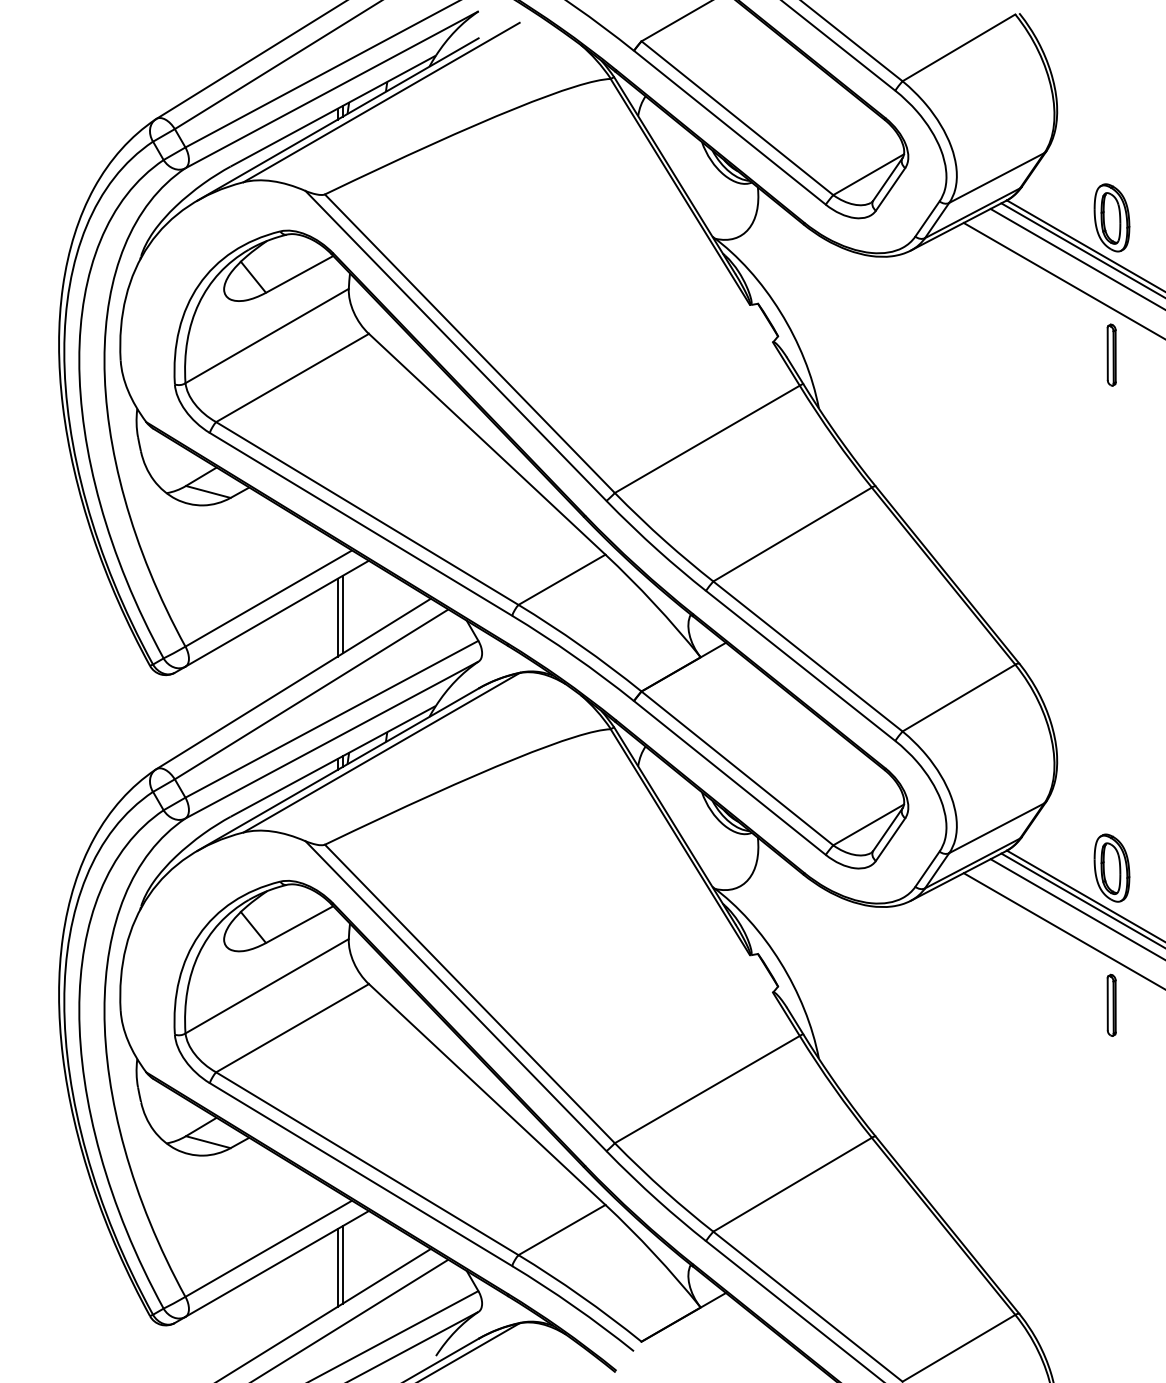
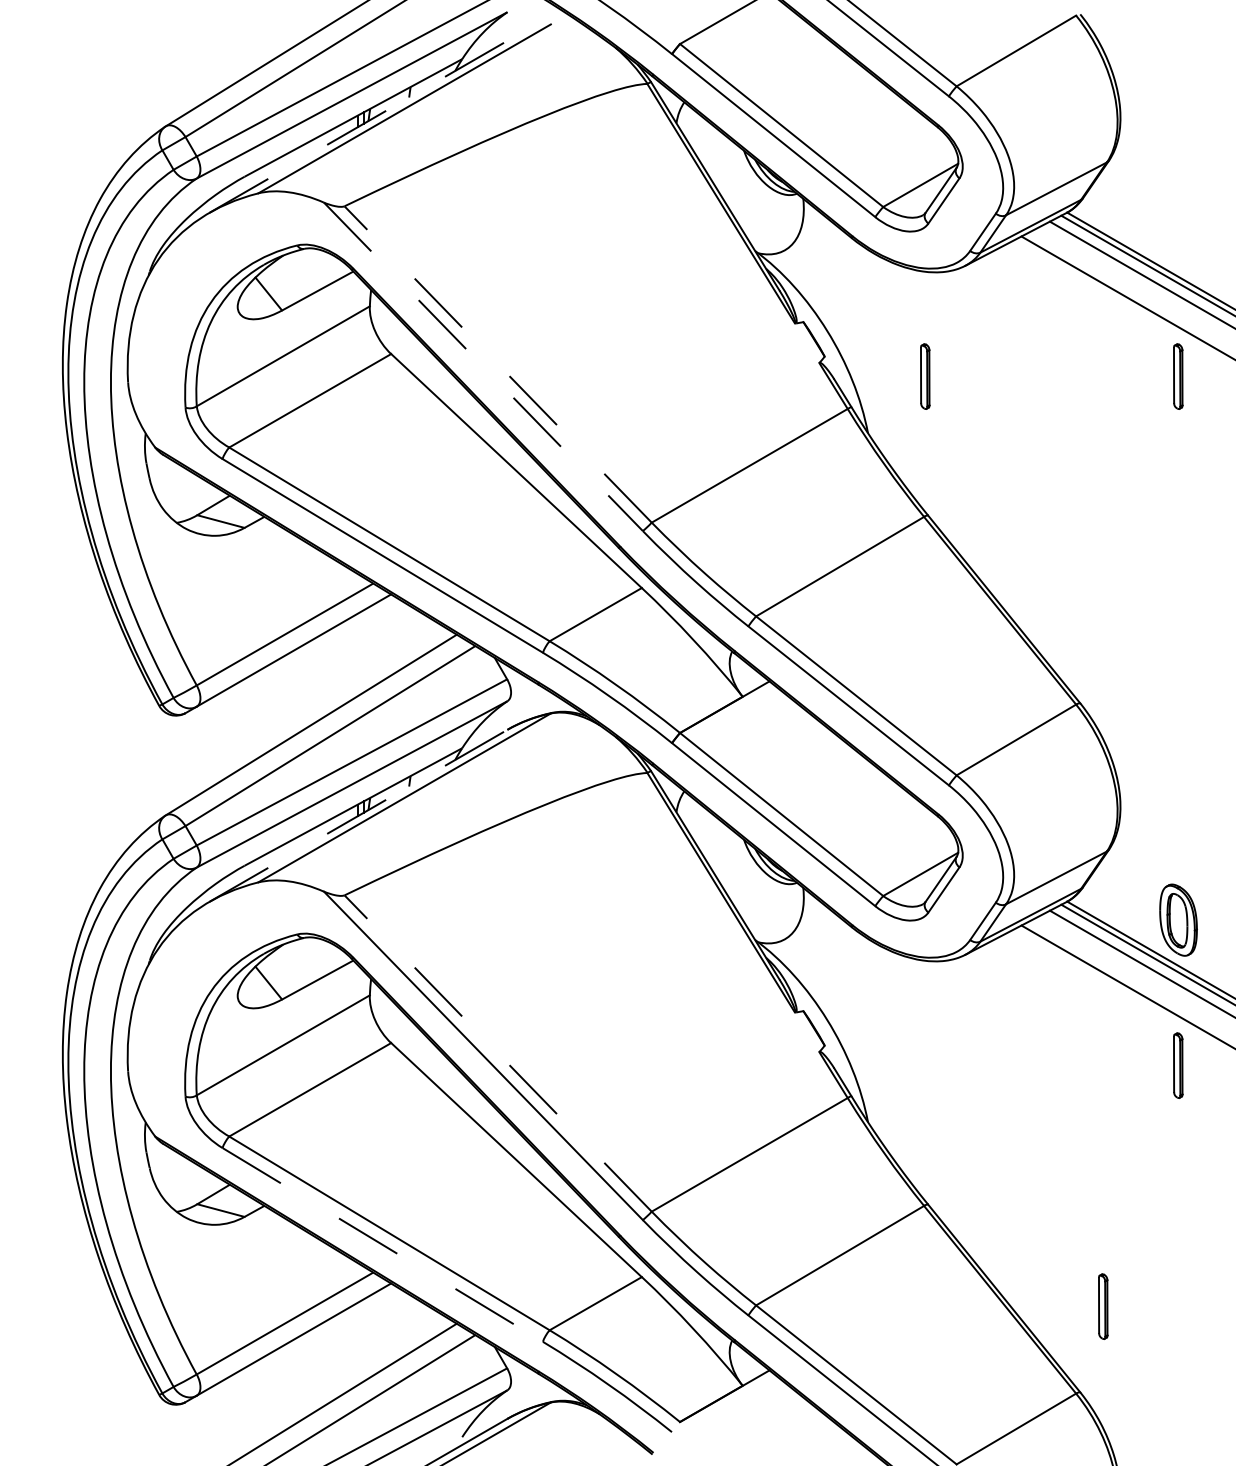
line: (338, 119) -> (358, 126), solid -> dashed
part: (1111, 217) -> (1178, 230), removed
line: (469, 343) -> (497, 364), solid -> dashed
line: (456, 345) -> (483, 366), solid -> dashed
part: (873, 355) -> (925, 376), added
line: (342, 614) -> (363, 651), removed
line: (337, 617) -> (357, 654), removed
line: (338, 769) -> (358, 815), solid -> dashed
line: (469, 993) -> (497, 1053), solid -> dashed
line: (361, 1175) -> (383, 1245), solid -> dashed
part: (1041, 1232) -> (1103, 1306), added
line: (342, 1264) -> (363, 1340), removed
line: (337, 1267) -> (357, 1343), removed

